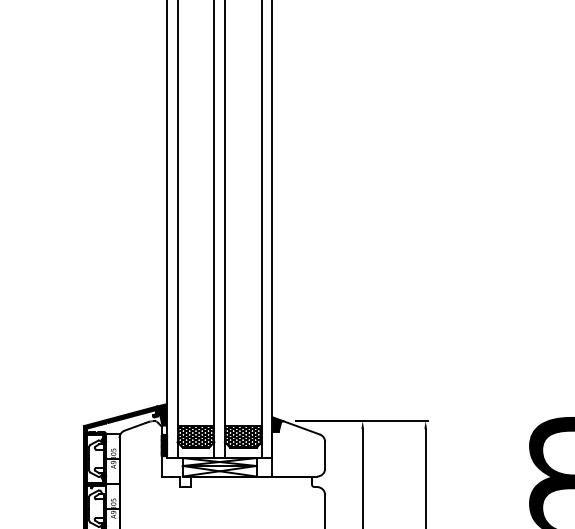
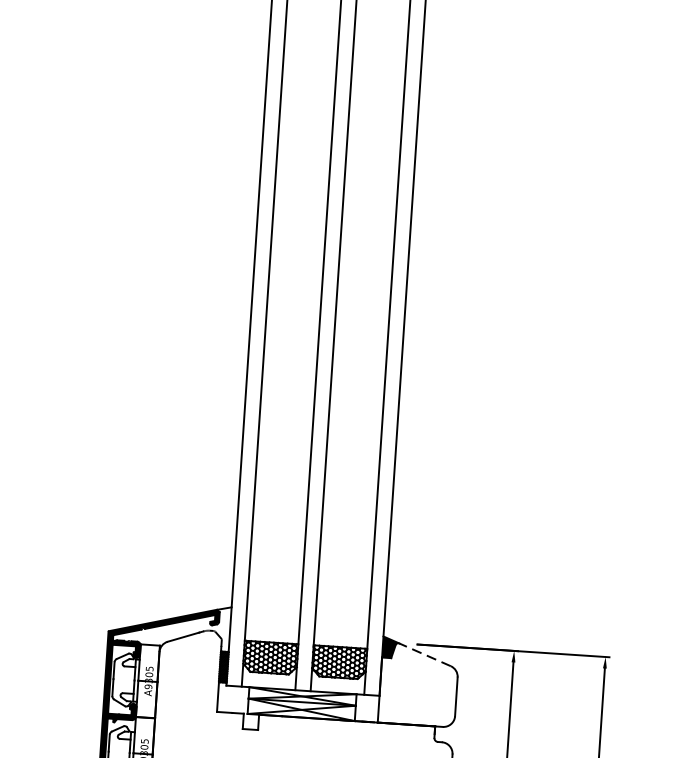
fill: (161, 415) -> (222, 623), removed
line: (301, 427) -> (424, 654), solid -> dashed

